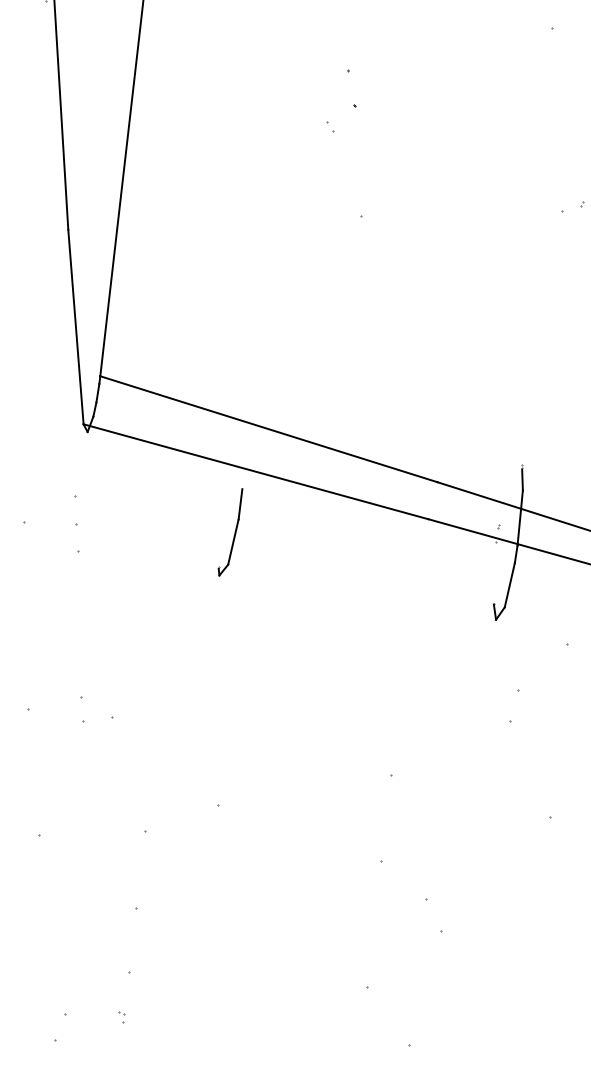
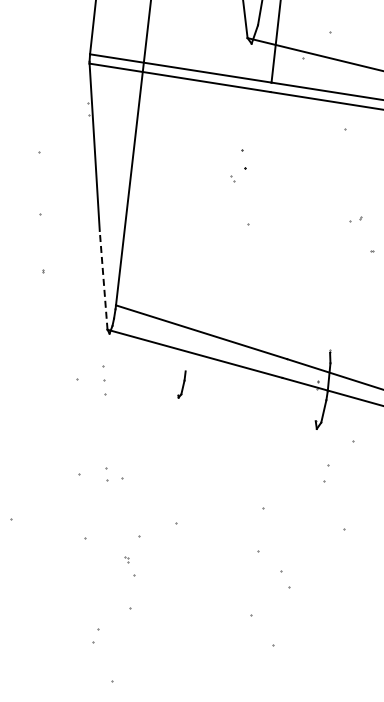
line: (75, 327) -> (103, 280), solid -> dashed
part: (229, 532) -> (181, 384), size x0.6
part: (120, 1016) -> (126, 559), moved

